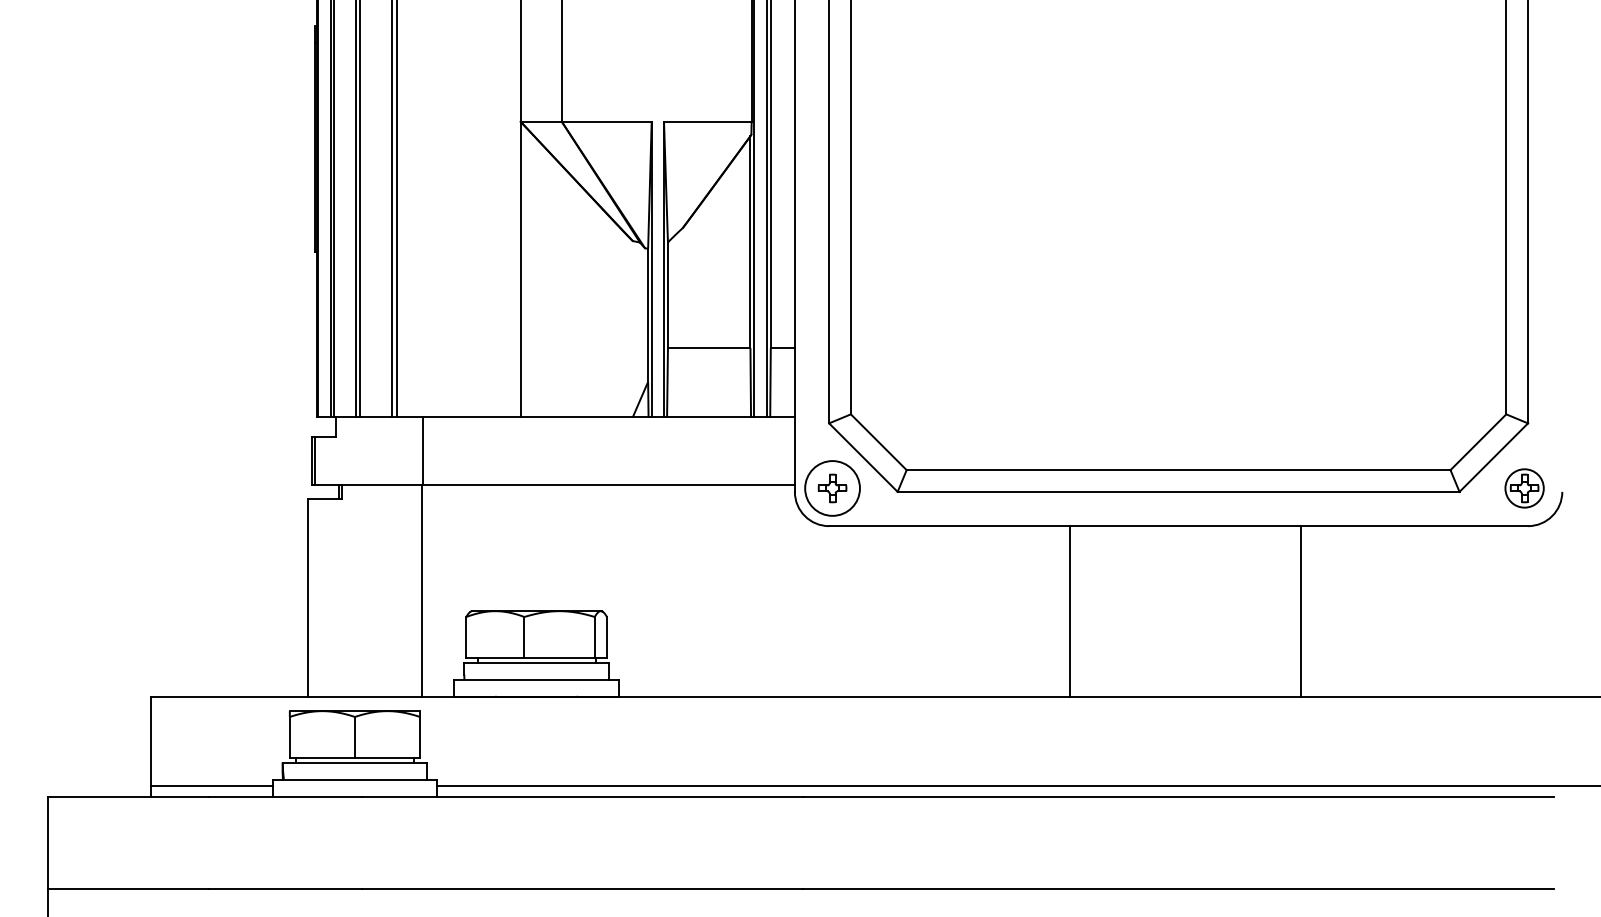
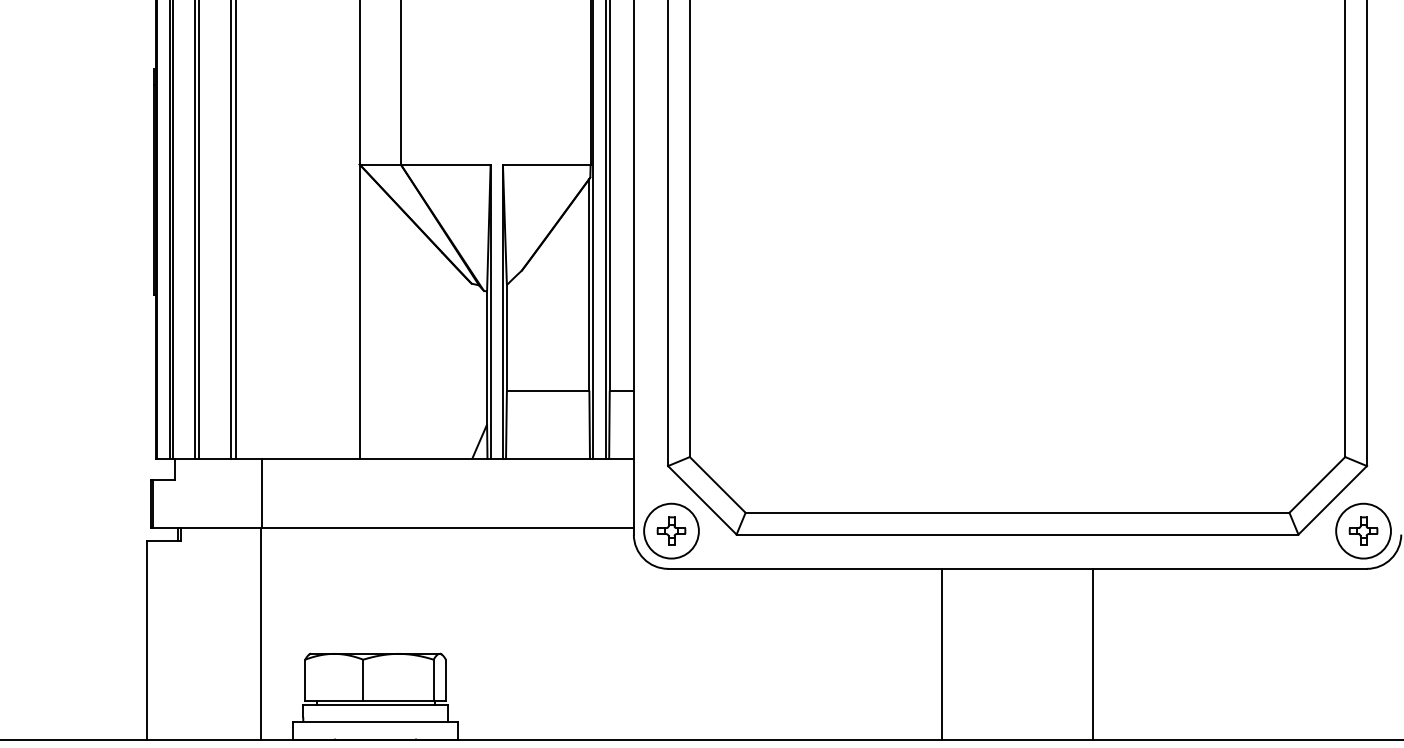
circle: (1524, 488) -> (1363, 531), size x1.43
line: (1070, 611) -> (942, 654), moved
line: (1300, 611) -> (1092, 654), moved

